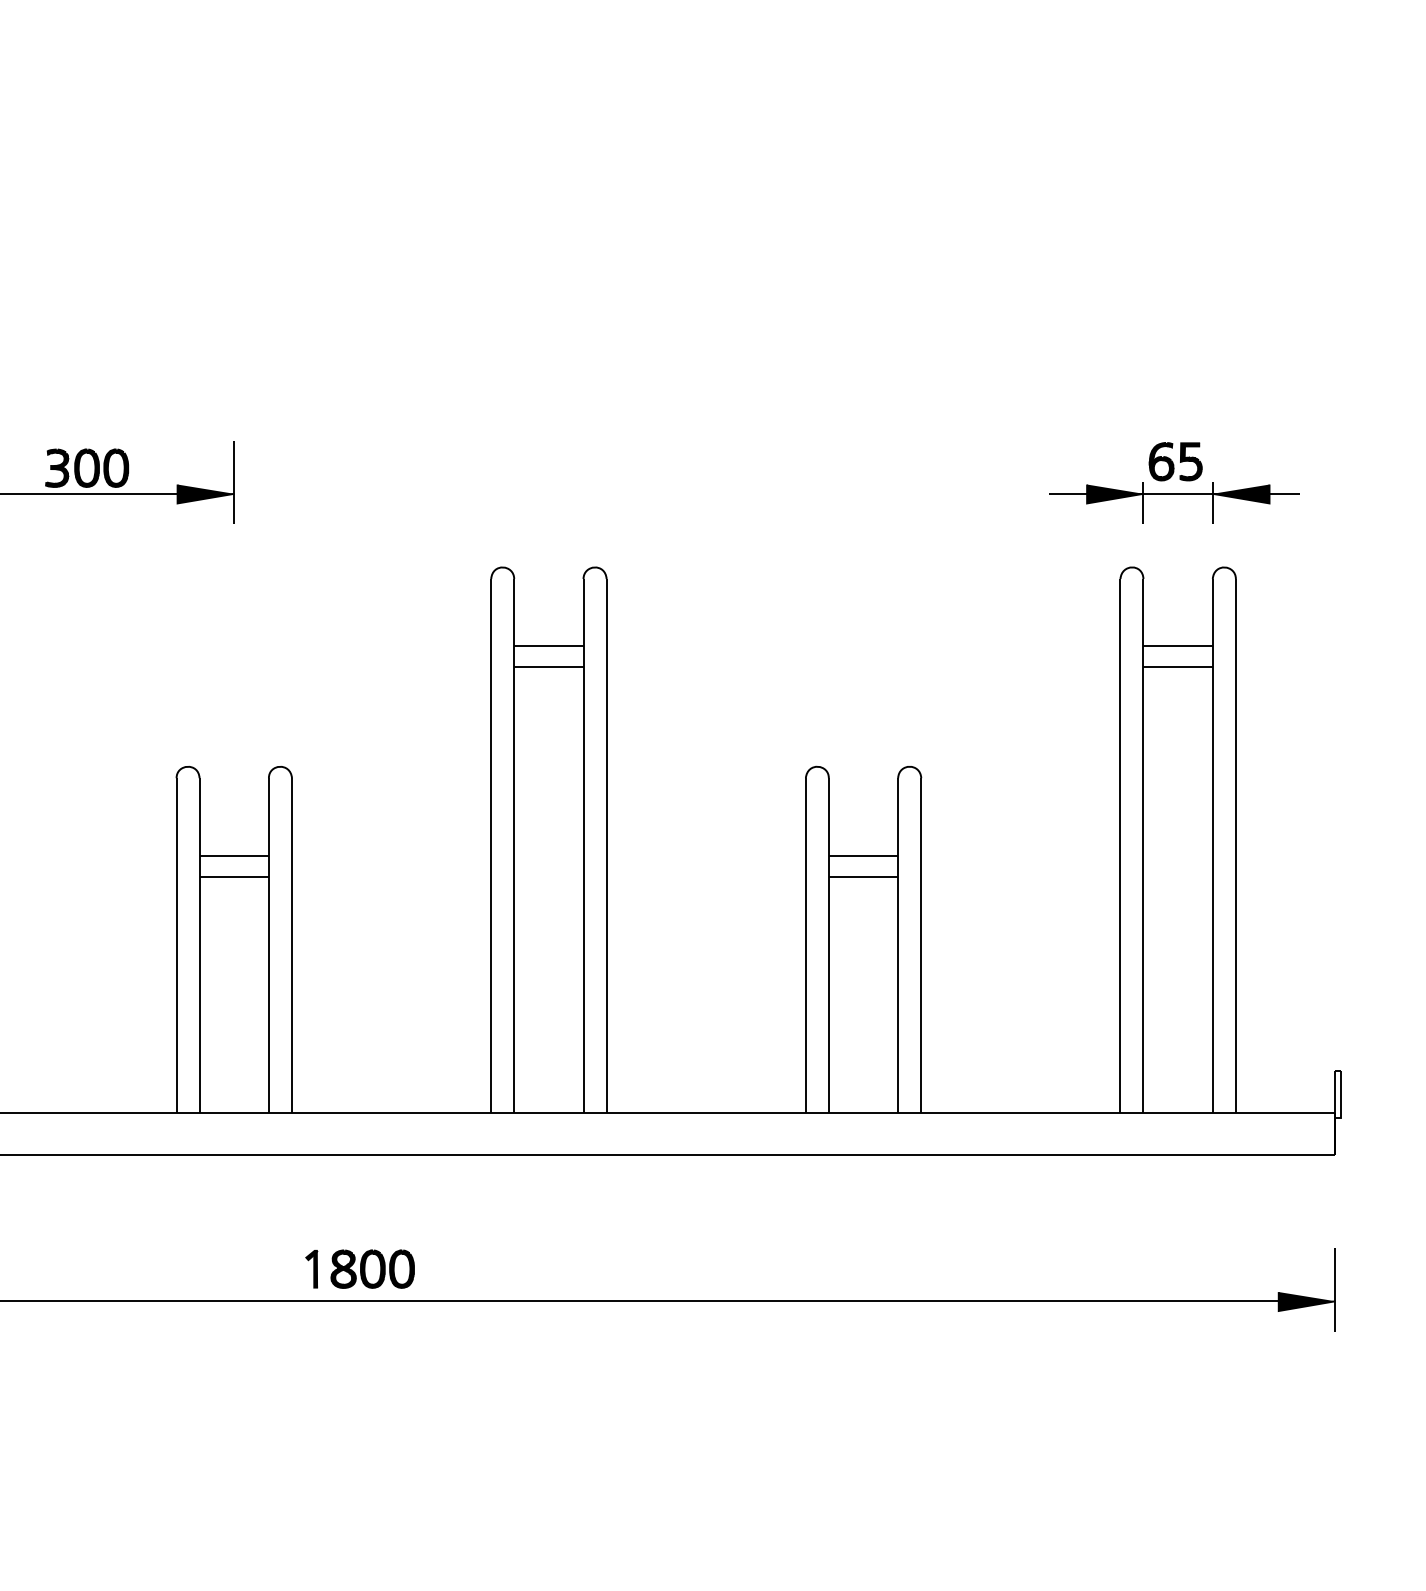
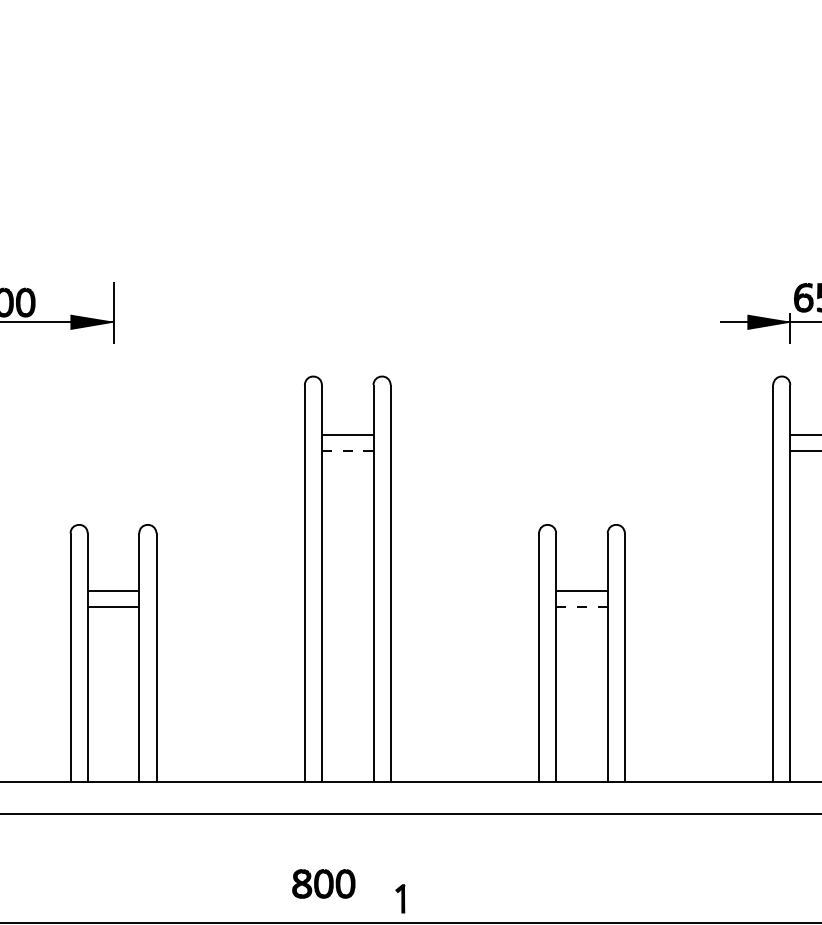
line: (548, 666) -> (347, 450), solid -> dashed
line: (863, 876) -> (581, 606), solid -> dashed
part: (372, 1268) -> (323, 883), moved
part: (311, 1269) -> (400, 899), moved

